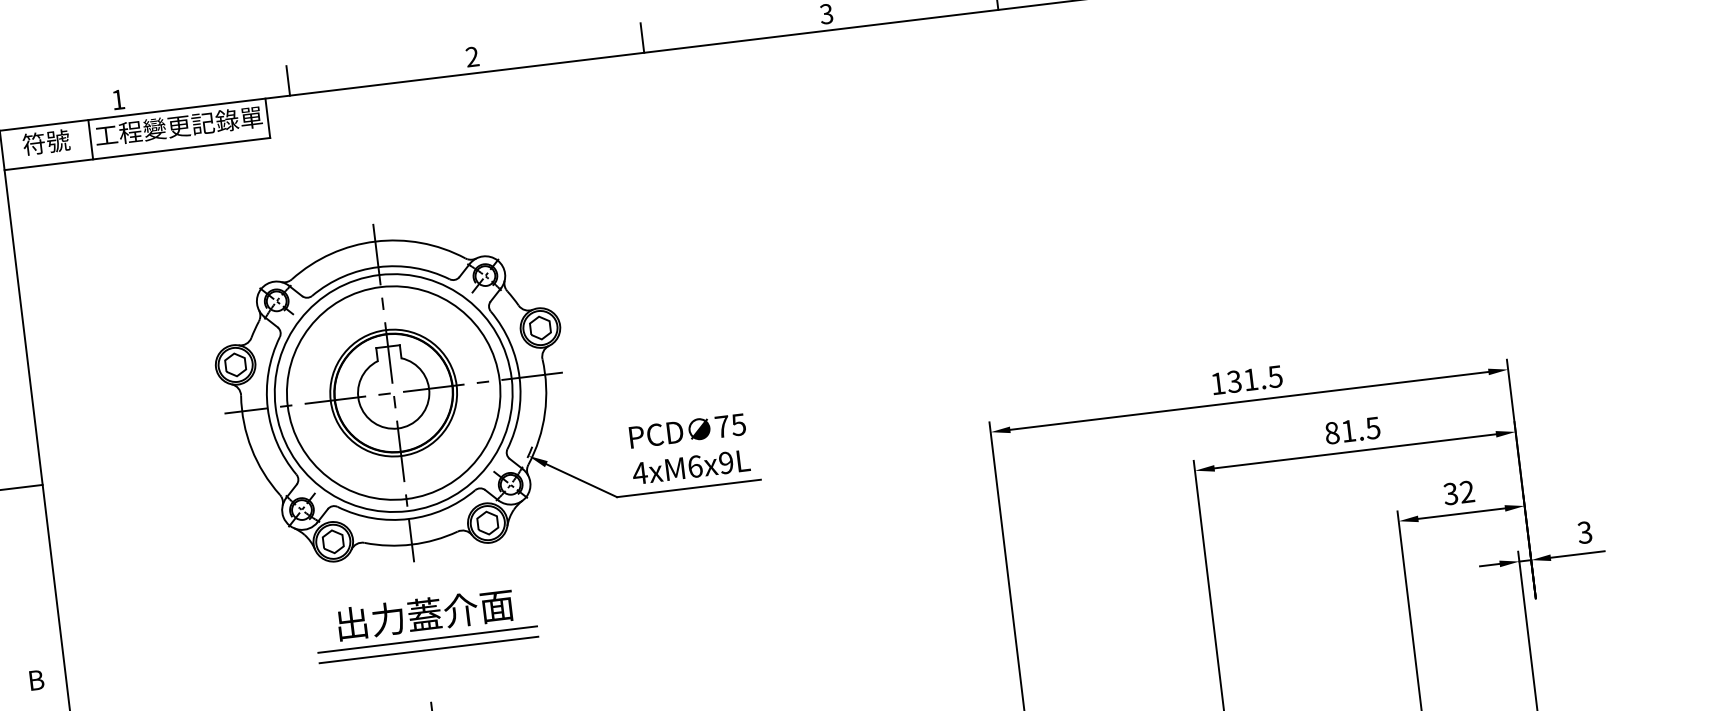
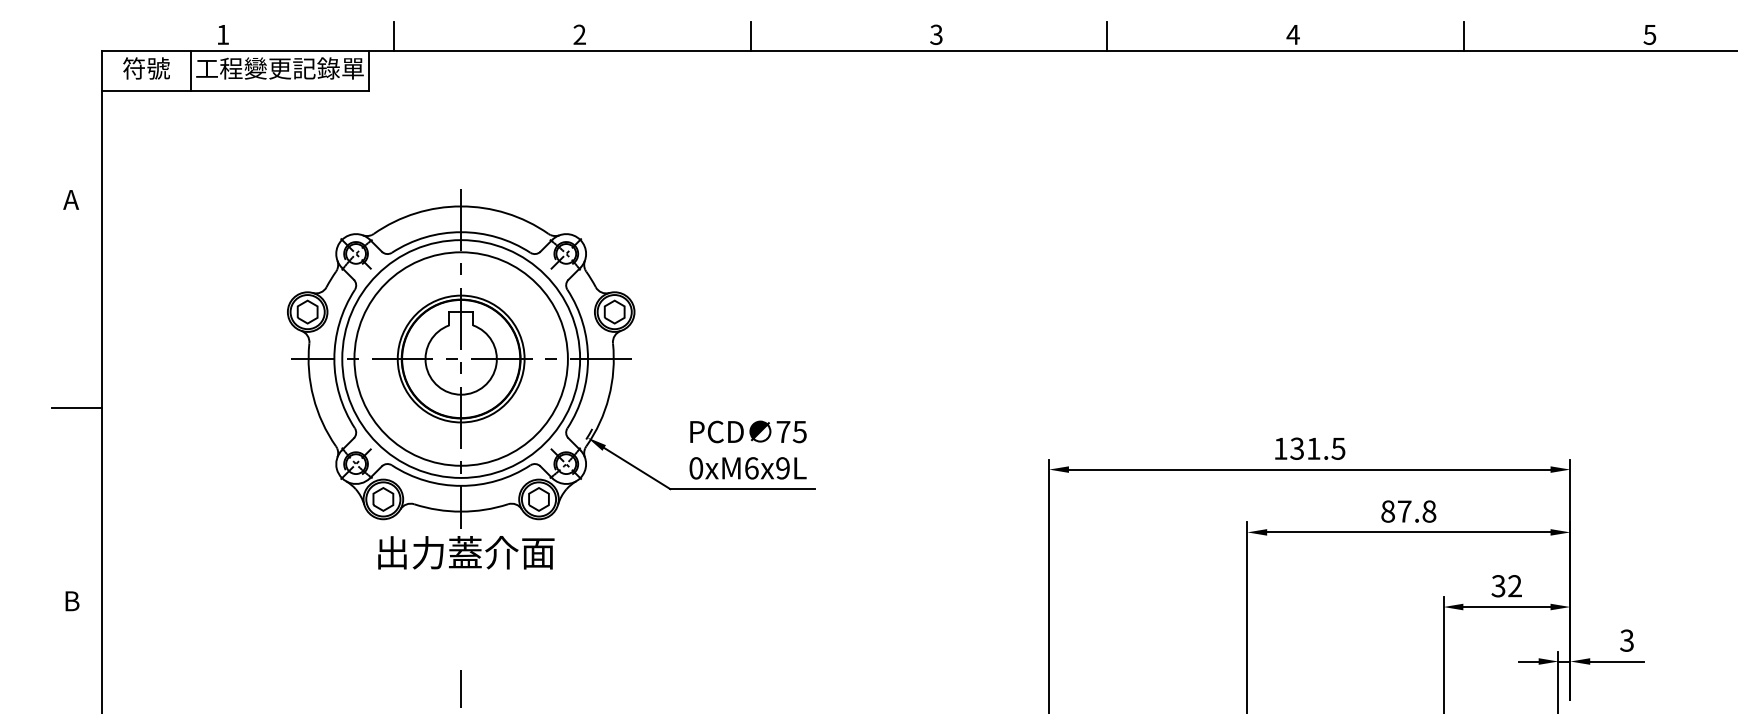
text: (1361, 429) -> (1417, 511), 81.5 -> 87.8
text: (639, 473) -> (695, 468), 4xM6x9L -> 0xM6x9L
text: (425, 614) -> (466, 552), moved
line: (427, 639) -> (465, 607), removed
line: (429, 650) -> (465, 618), removed

